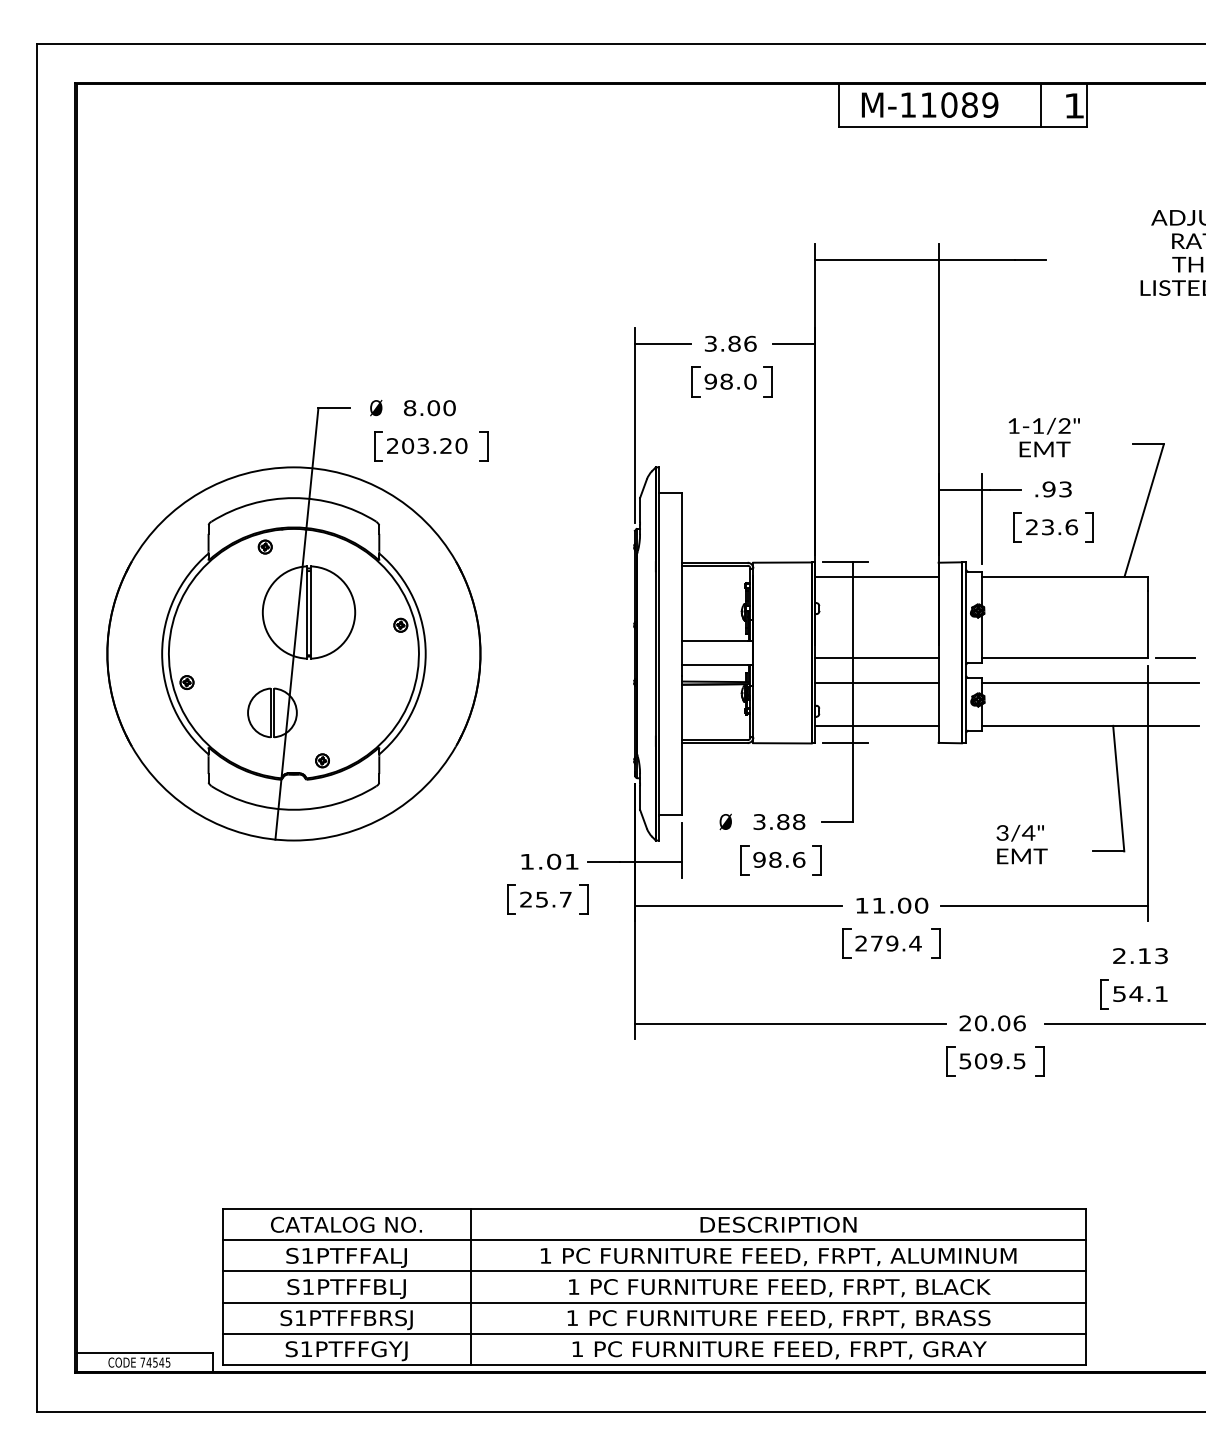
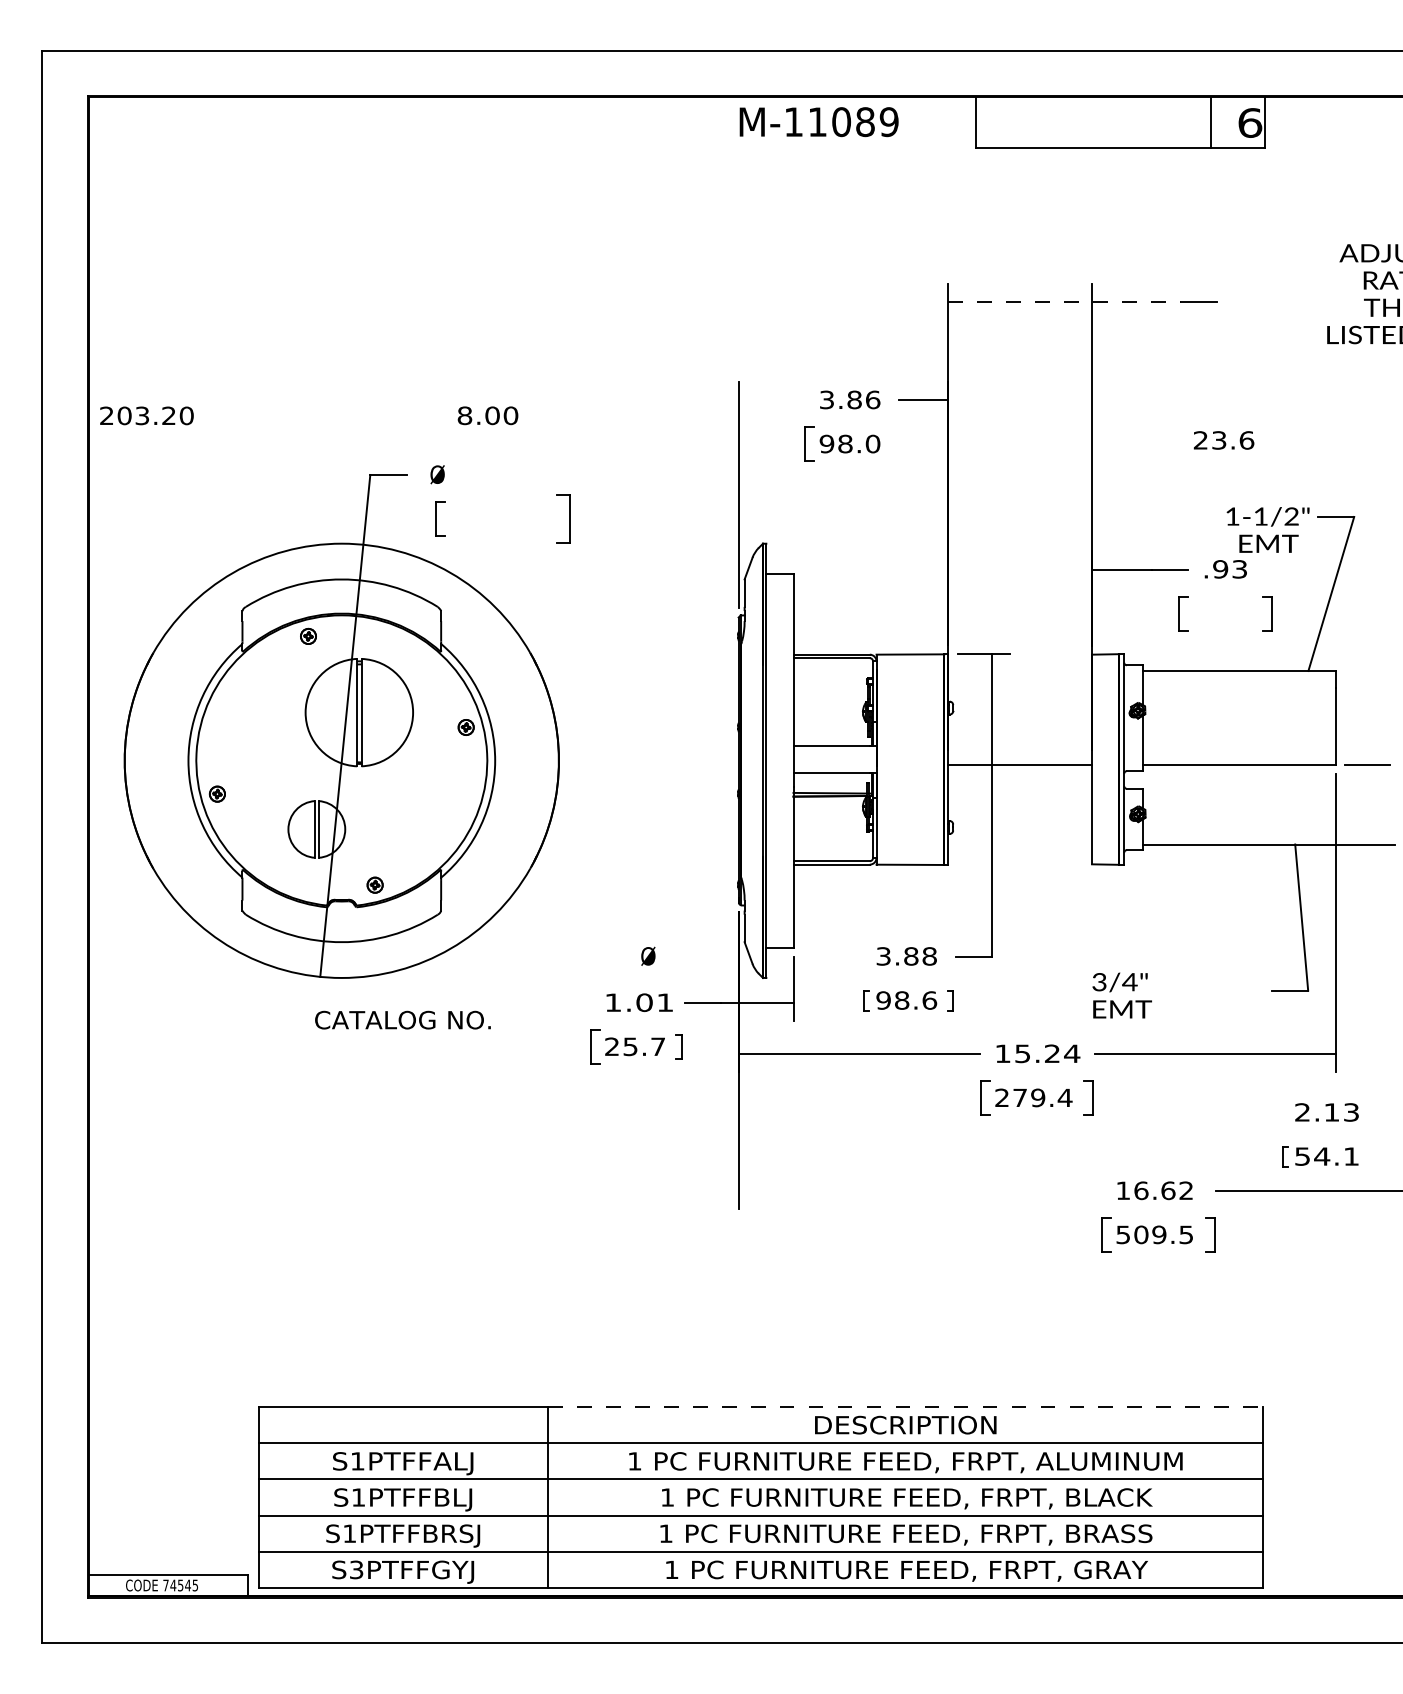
text: (929, 105) -> (818, 122), moved
text: (1074, 105) -> (1250, 122), 1 -> 6
line: (915, 260) -> (1065, 302), solid -> dashed
line: (663, 344) -> (771, 400), removed
part: (767, 381) -> (893, 443), removed
text: (429, 407) -> (487, 415), moved
text: (1043, 437) -> (1267, 529), moved
text: (426, 445) -> (146, 415), moved
part: (484, 445) -> (563, 518), size x1.4
line: (981, 518) -> (1142, 603), removed
text: (1051, 527) -> (1223, 440), moved
line: (877, 577) -> (1020, 671), removed
line: (877, 682) -> (1020, 794), removed
line: (1090, 682) -> (1268, 794), removed
line: (877, 725) -> (1020, 844), removed
line: (845, 743) -> (983, 864), removed
text: (725, 821) -> (648, 955), moved
text: (1021, 844) -> (1121, 995), moved
part: (744, 859) -> (866, 1000), size x0.6
part: (816, 859) -> (950, 1000), size x0.6
part: (583, 899) -> (678, 1046), size x0.7
text: (900, 905) -> (1047, 1053), 11.00 -> 15.24
part: (1104, 993) -> (1285, 1156), size x0.6
line: (790, 1023) -> (919, 1190), removed
text: (992, 1023) -> (1154, 1190), 20.06 -> 16.62
line: (779, 1209) -> (906, 1407), solid -> dashed
text: (346, 1224) -> (402, 1019), moved
text: (306, 1348) -> (356, 1569), S1PTFFGYJ -> S3PTFFGYJ

